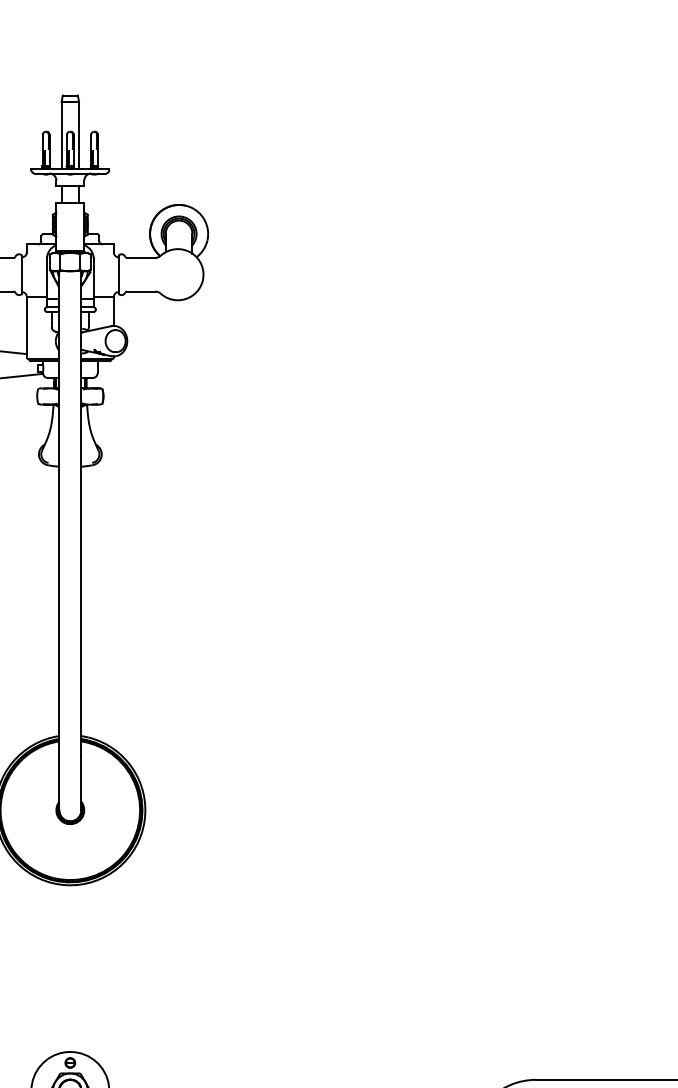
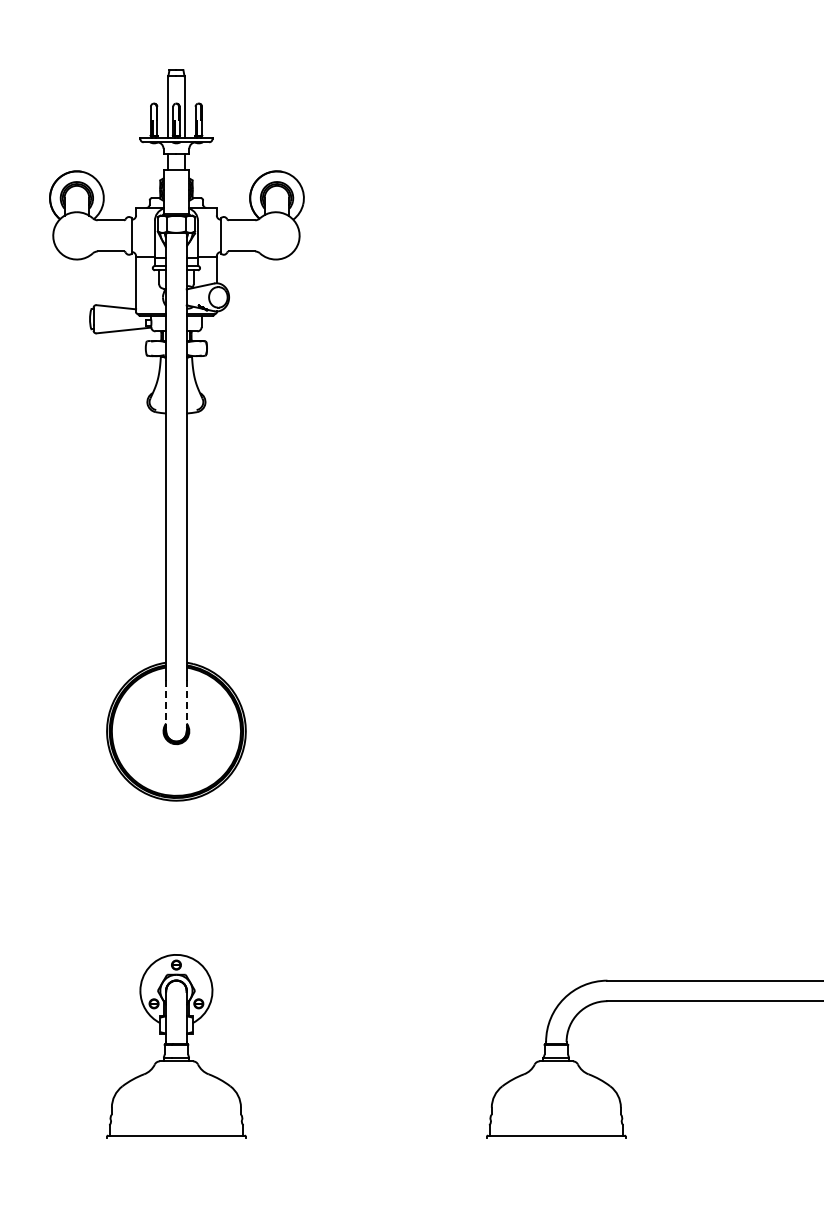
line: (59, 782) -> (166, 705), solid -> dashed
line: (81, 782) -> (186, 705), solid -> dashed

